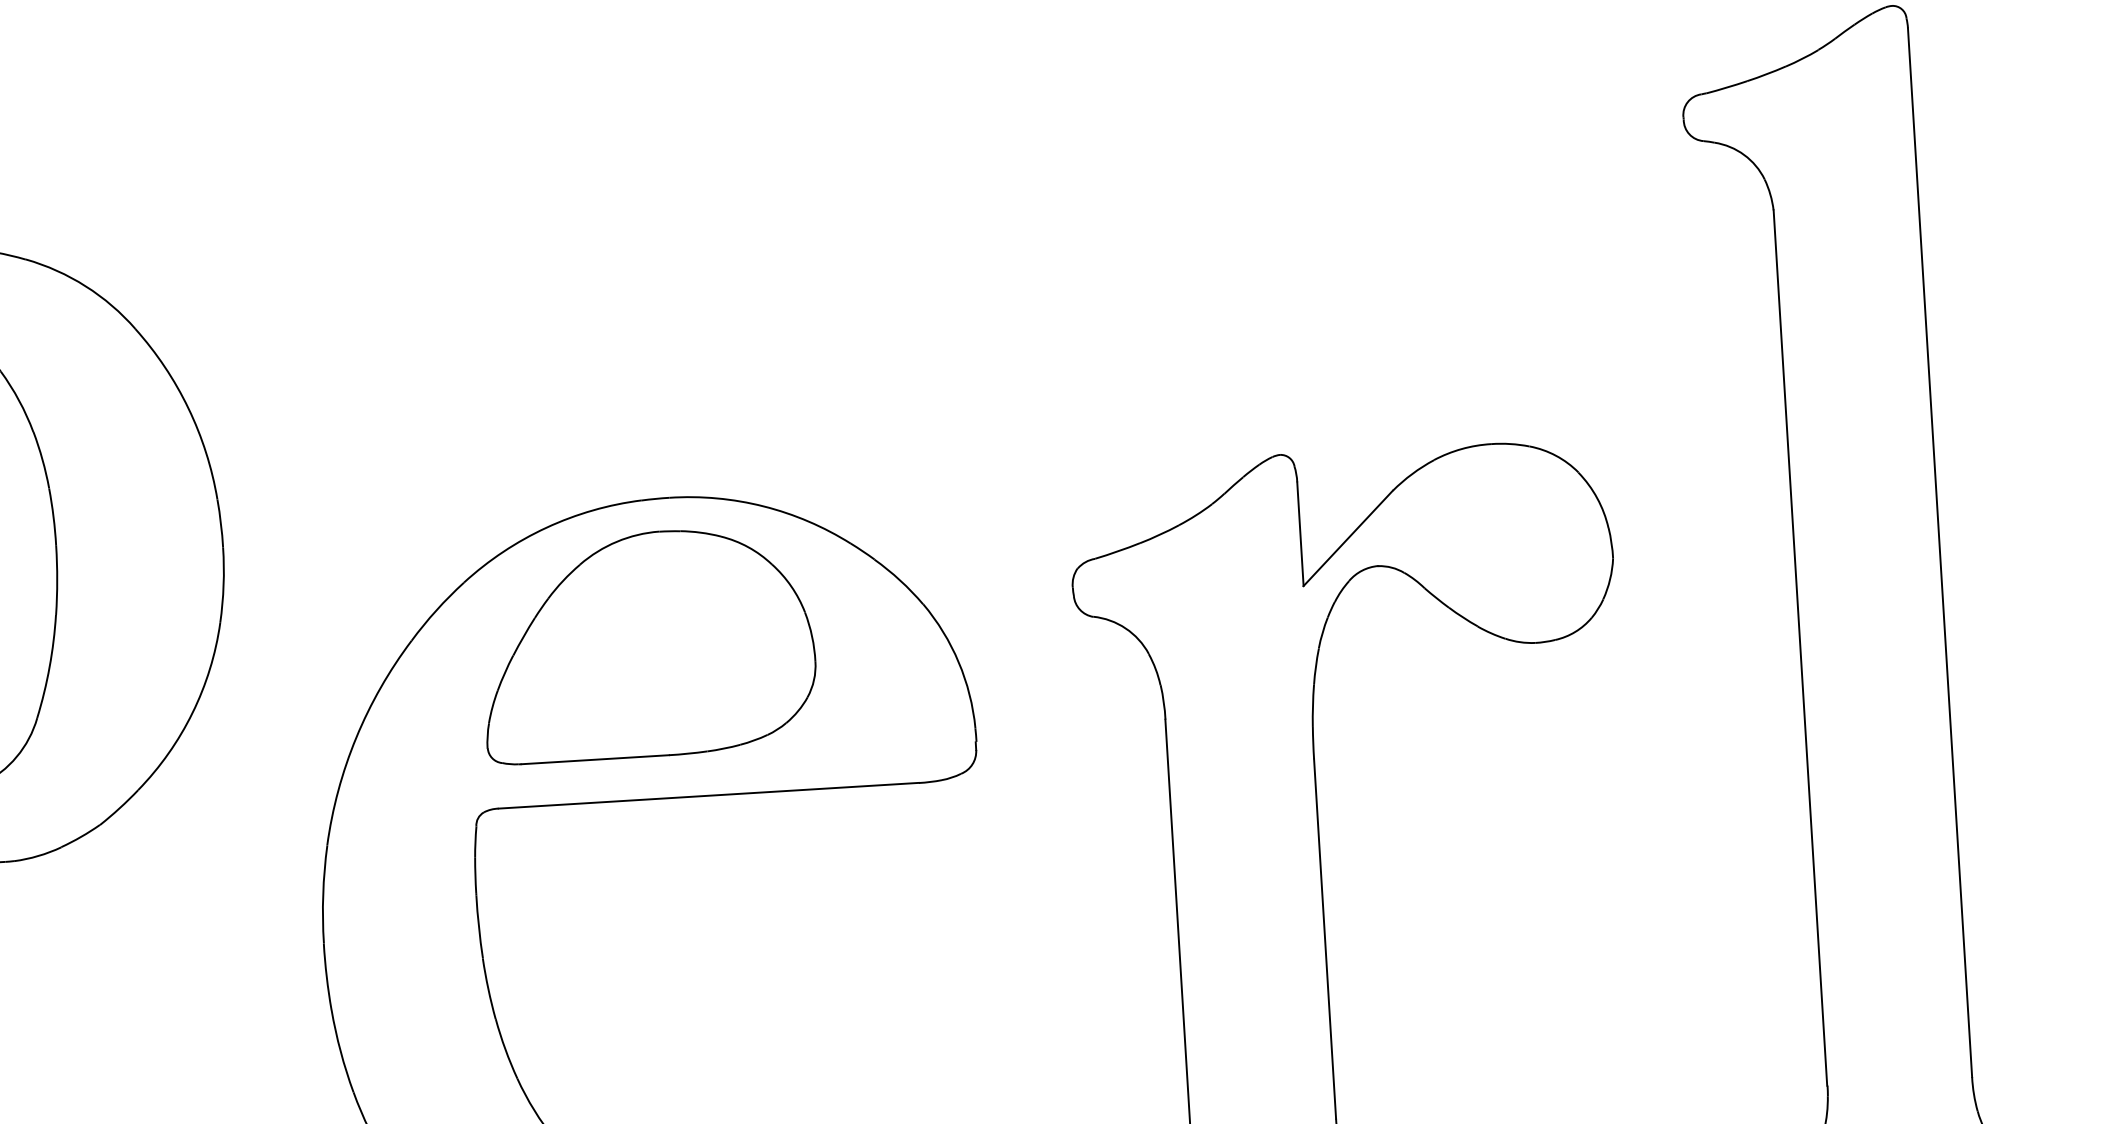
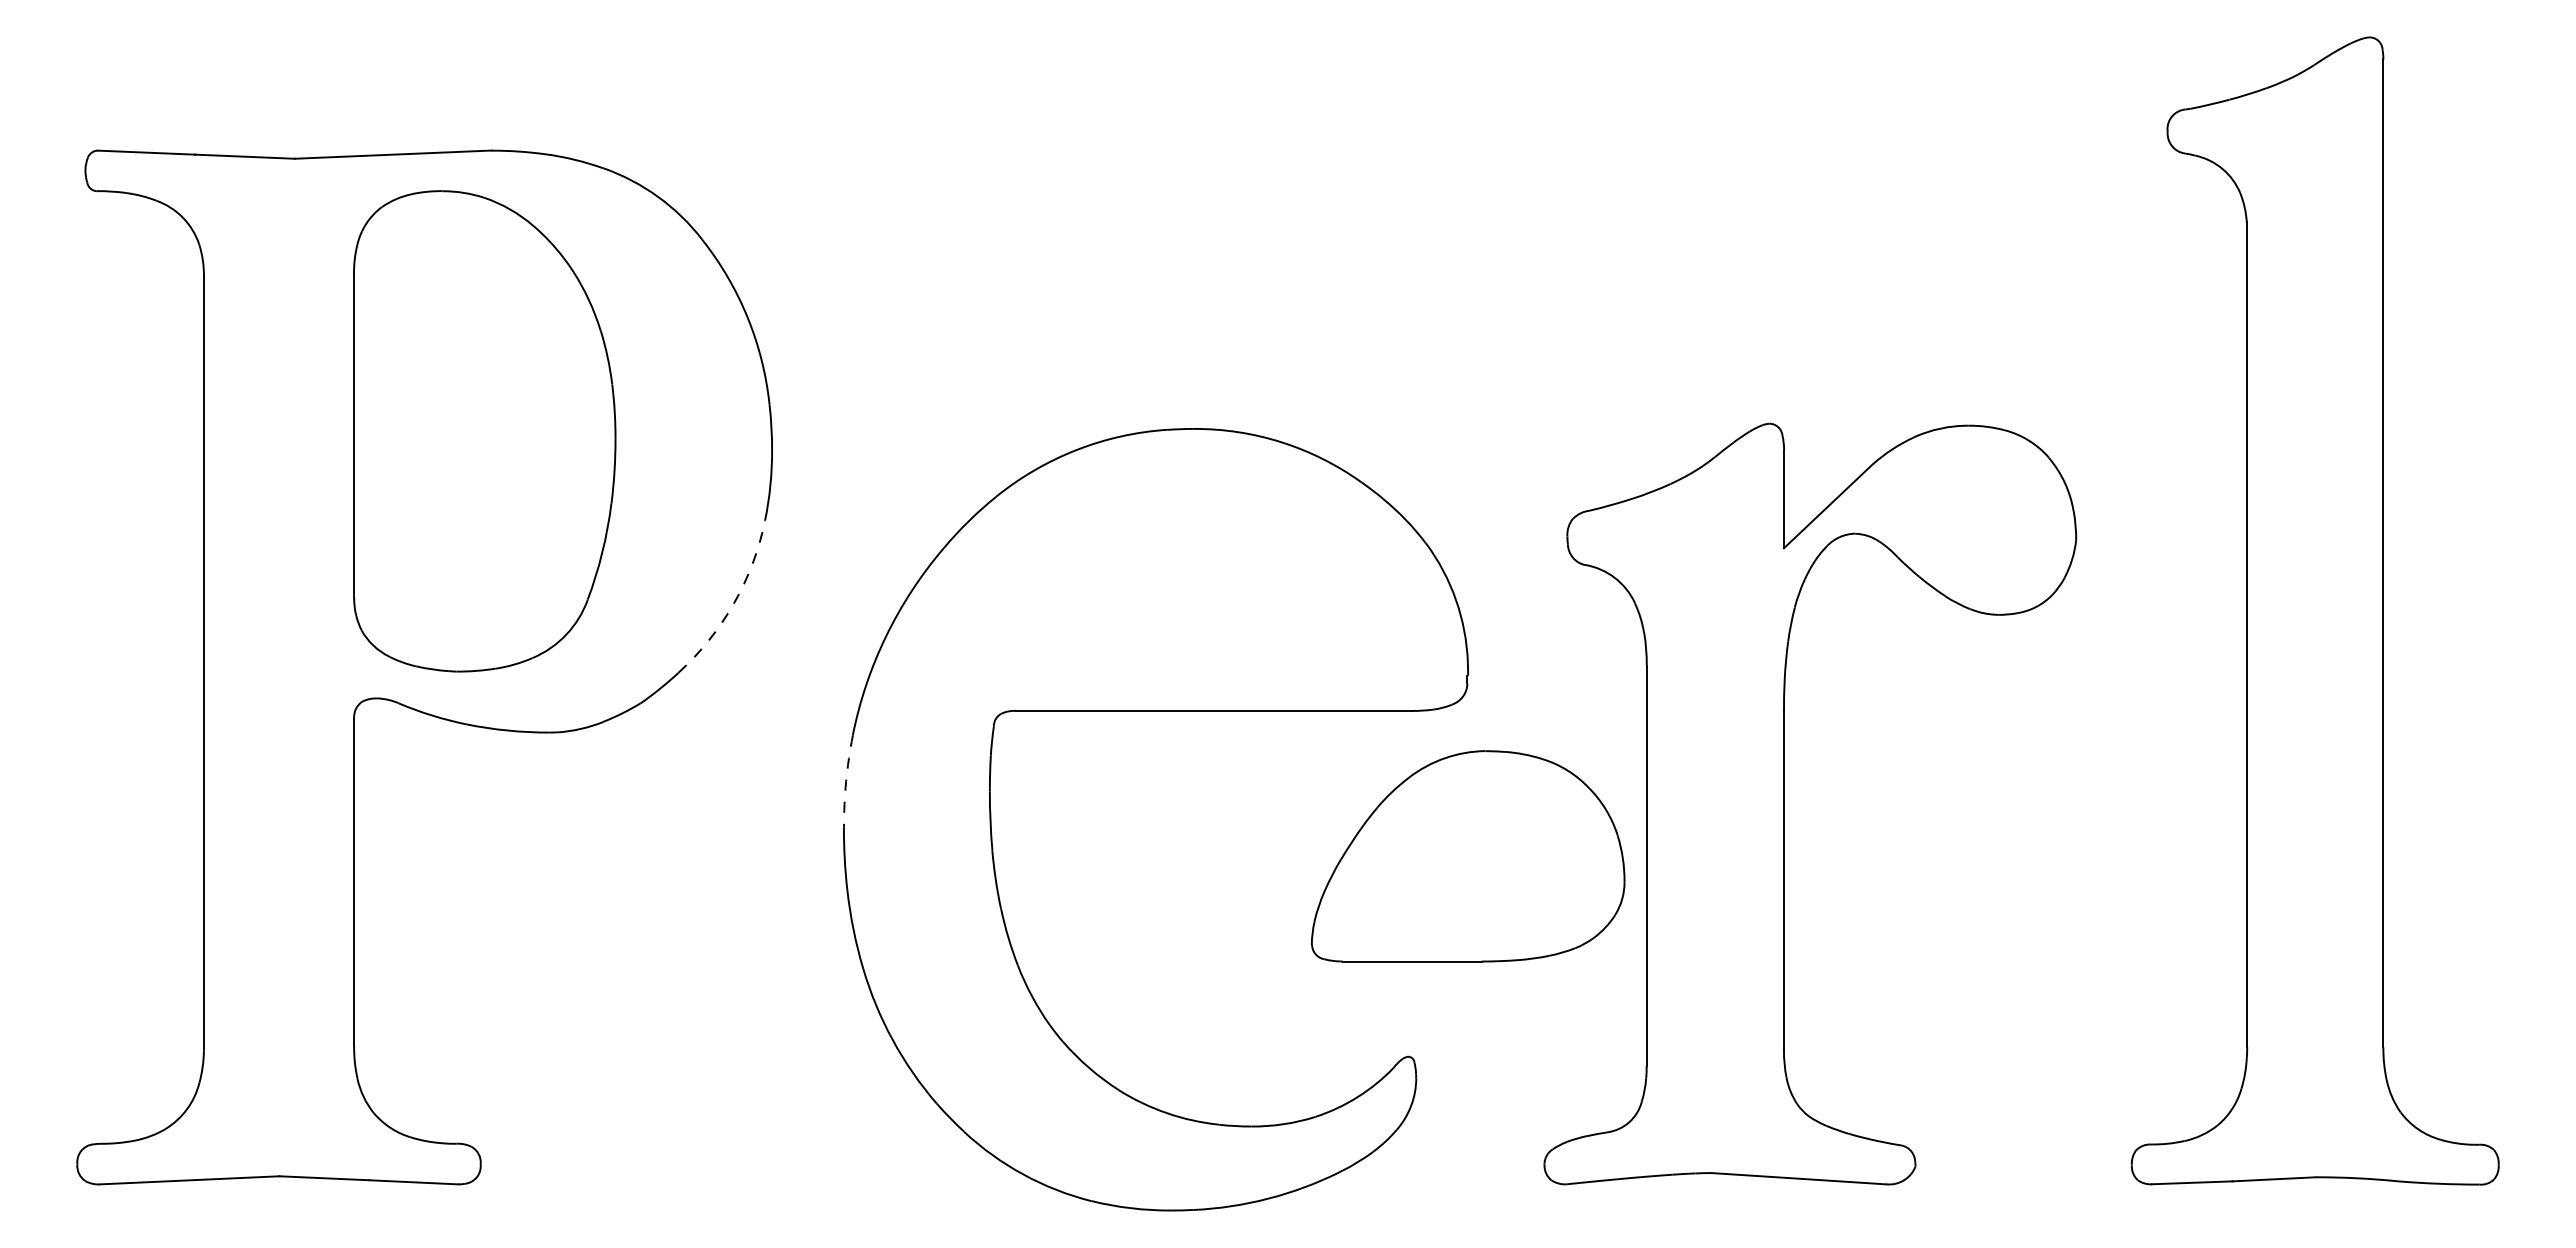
part: (647, 644) -> (1467, 856), moved
arc: (192, 712) -> (733, 603), solid -> dashed
arc: (323, 894) -> (846, 781), solid -> dashed

